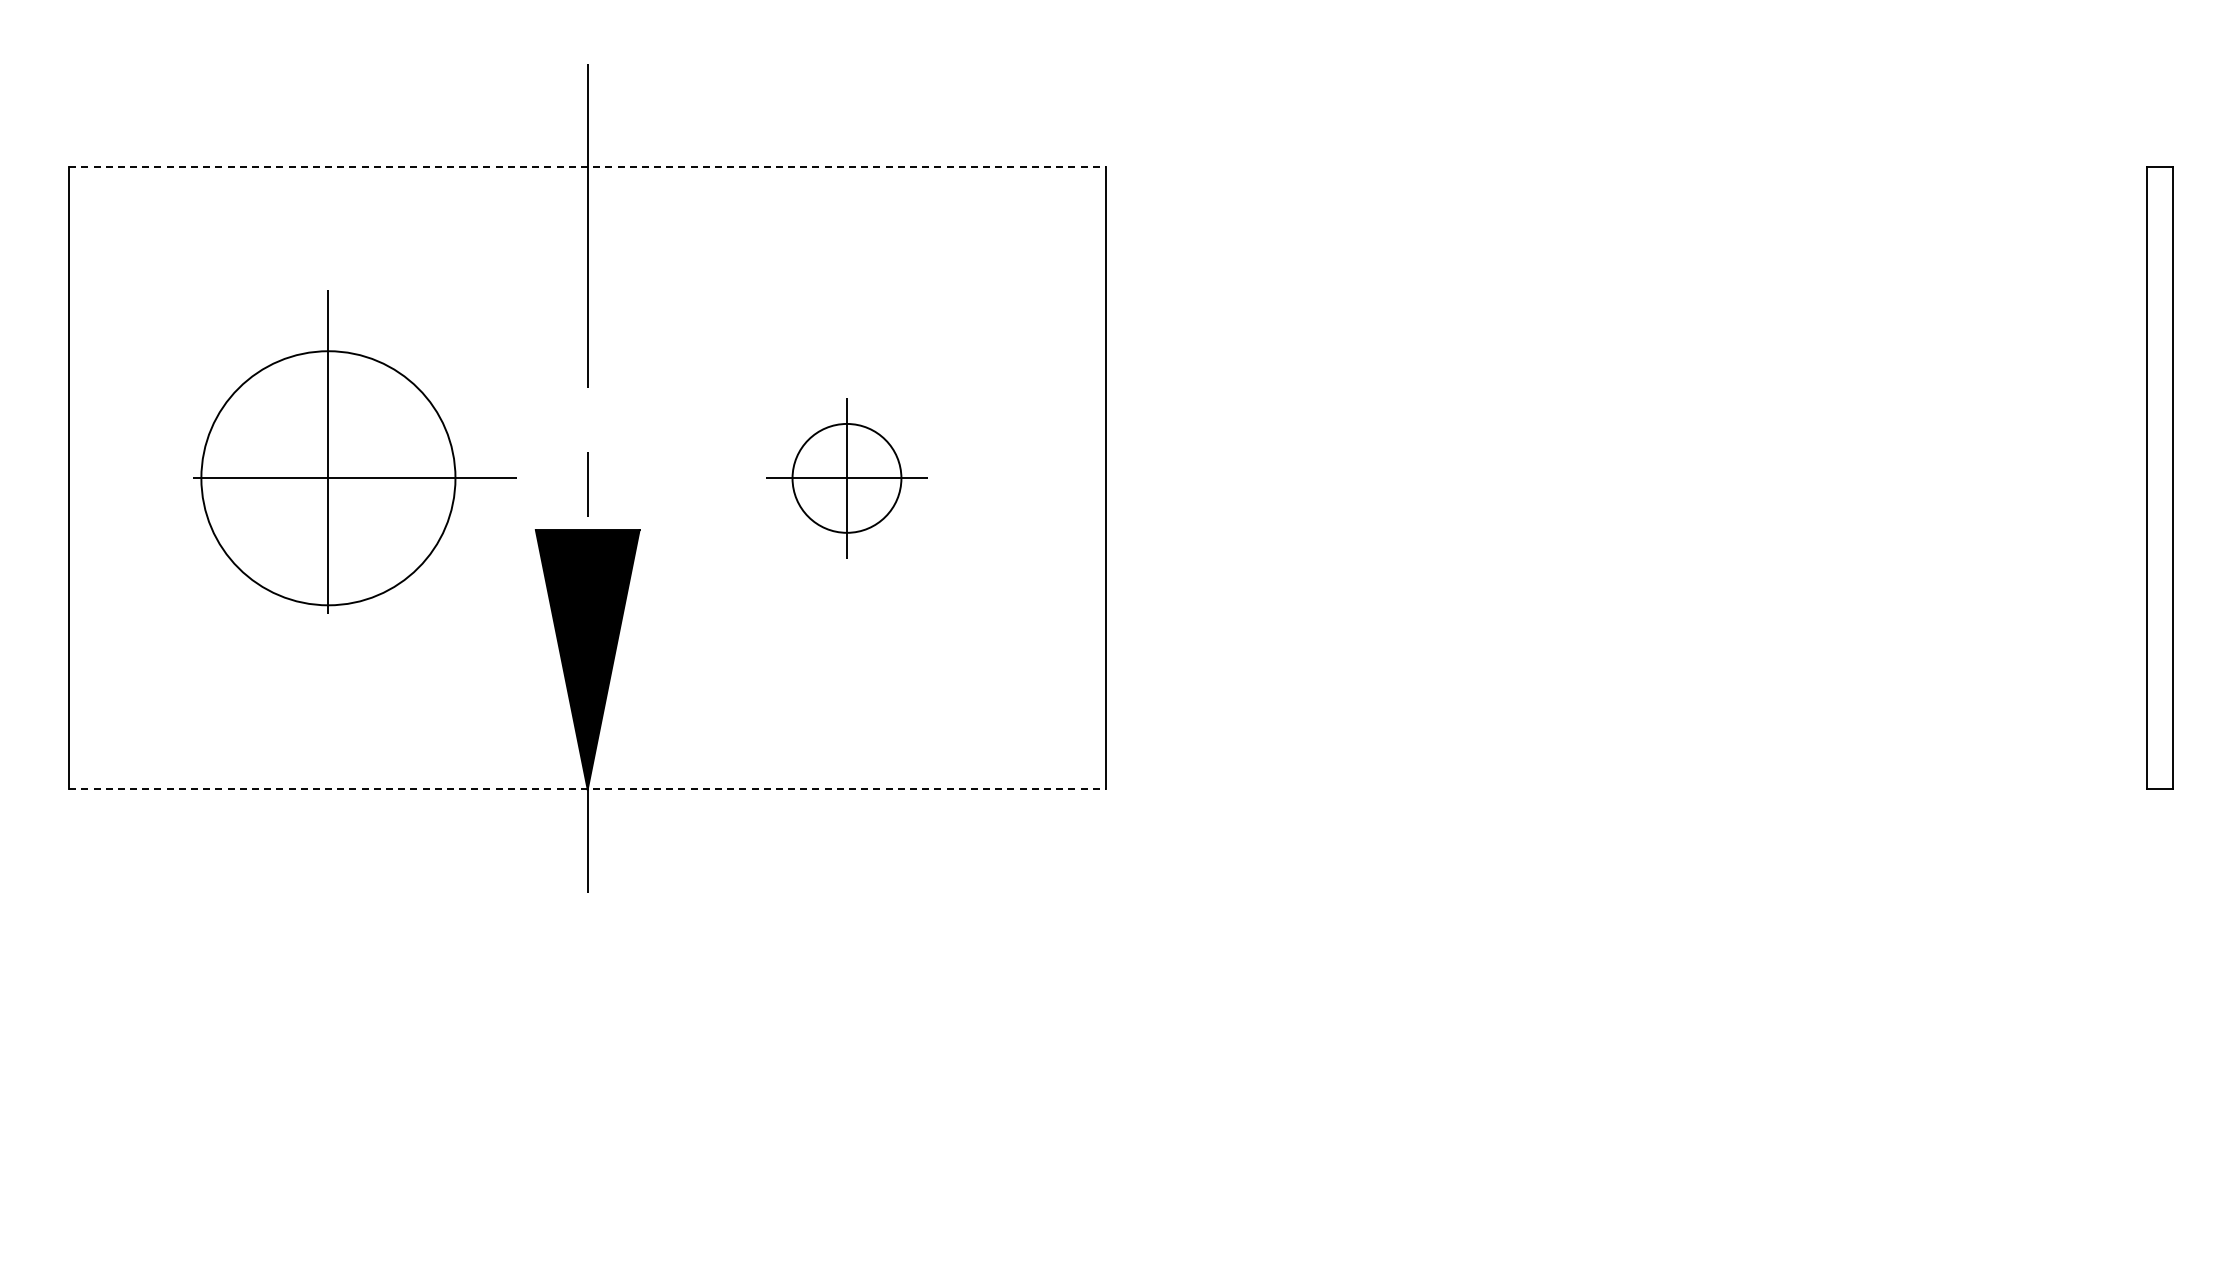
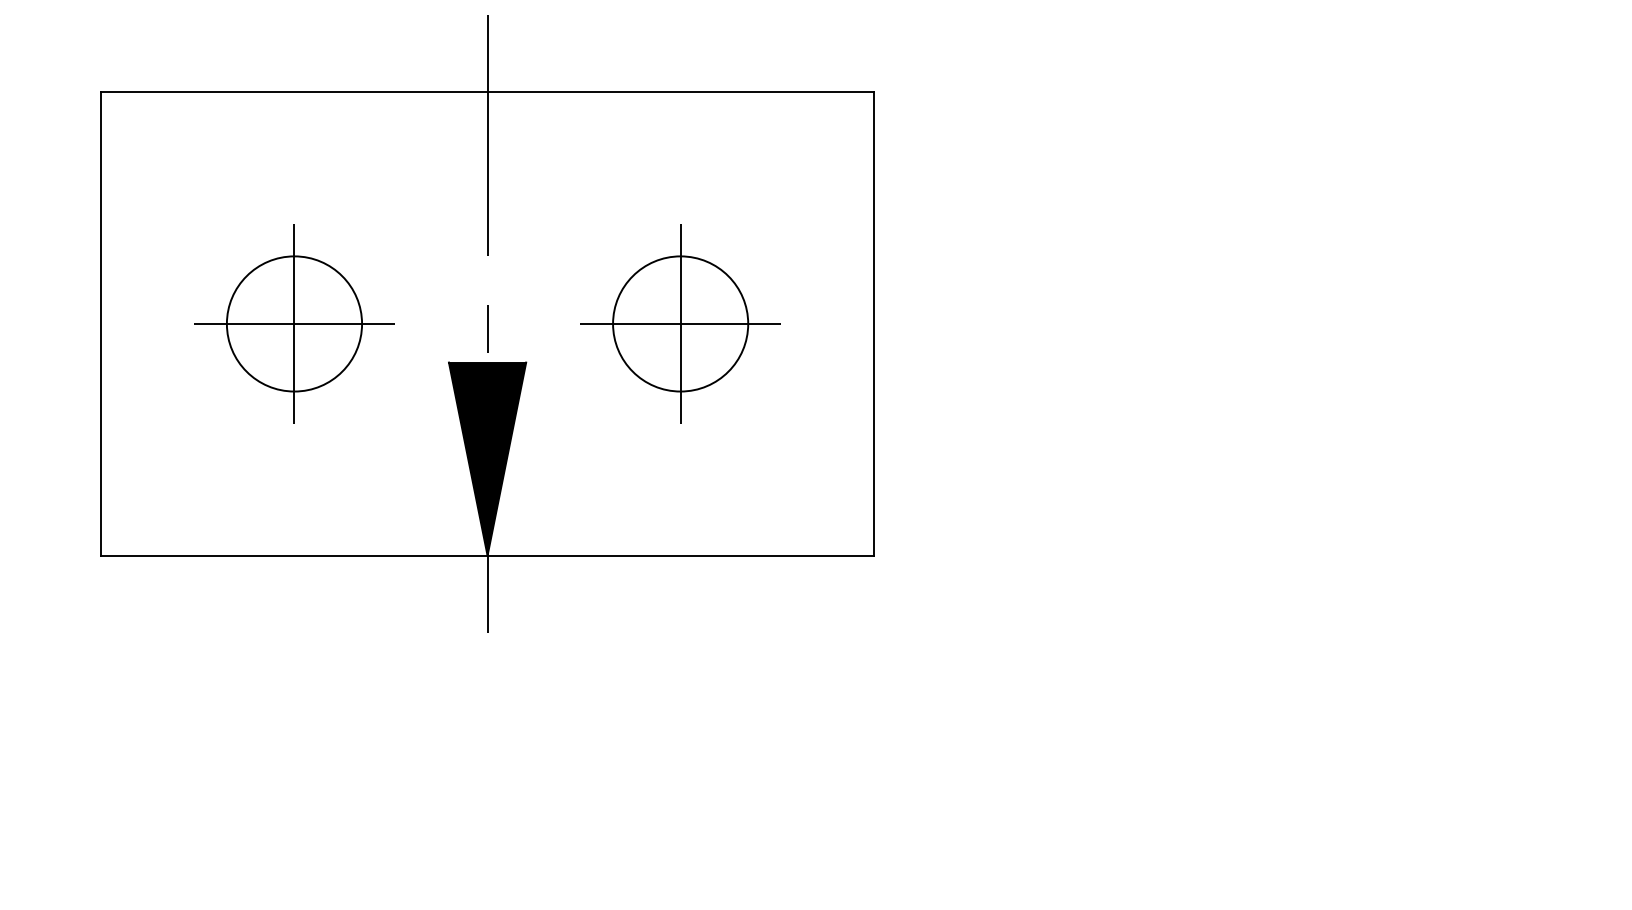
line: (587, 167) -> (487, 92), dashed -> solid
part: (328, 478) -> (294, 324), size x0.71
part: (846, 478) -> (680, 324), size x1.67
line: (587, 789) -> (487, 555), dashed -> solid

